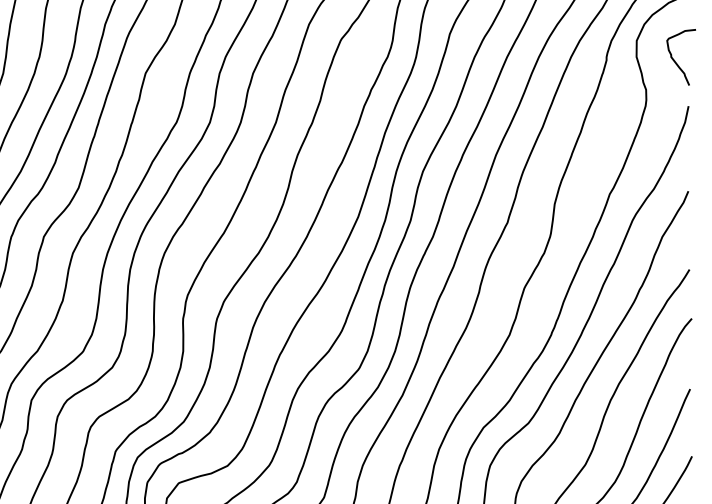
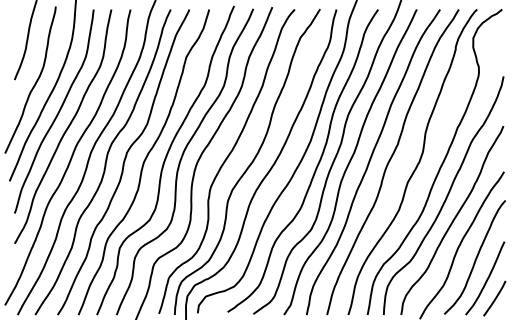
curve: (676, 60) -> (496, 49), removed

